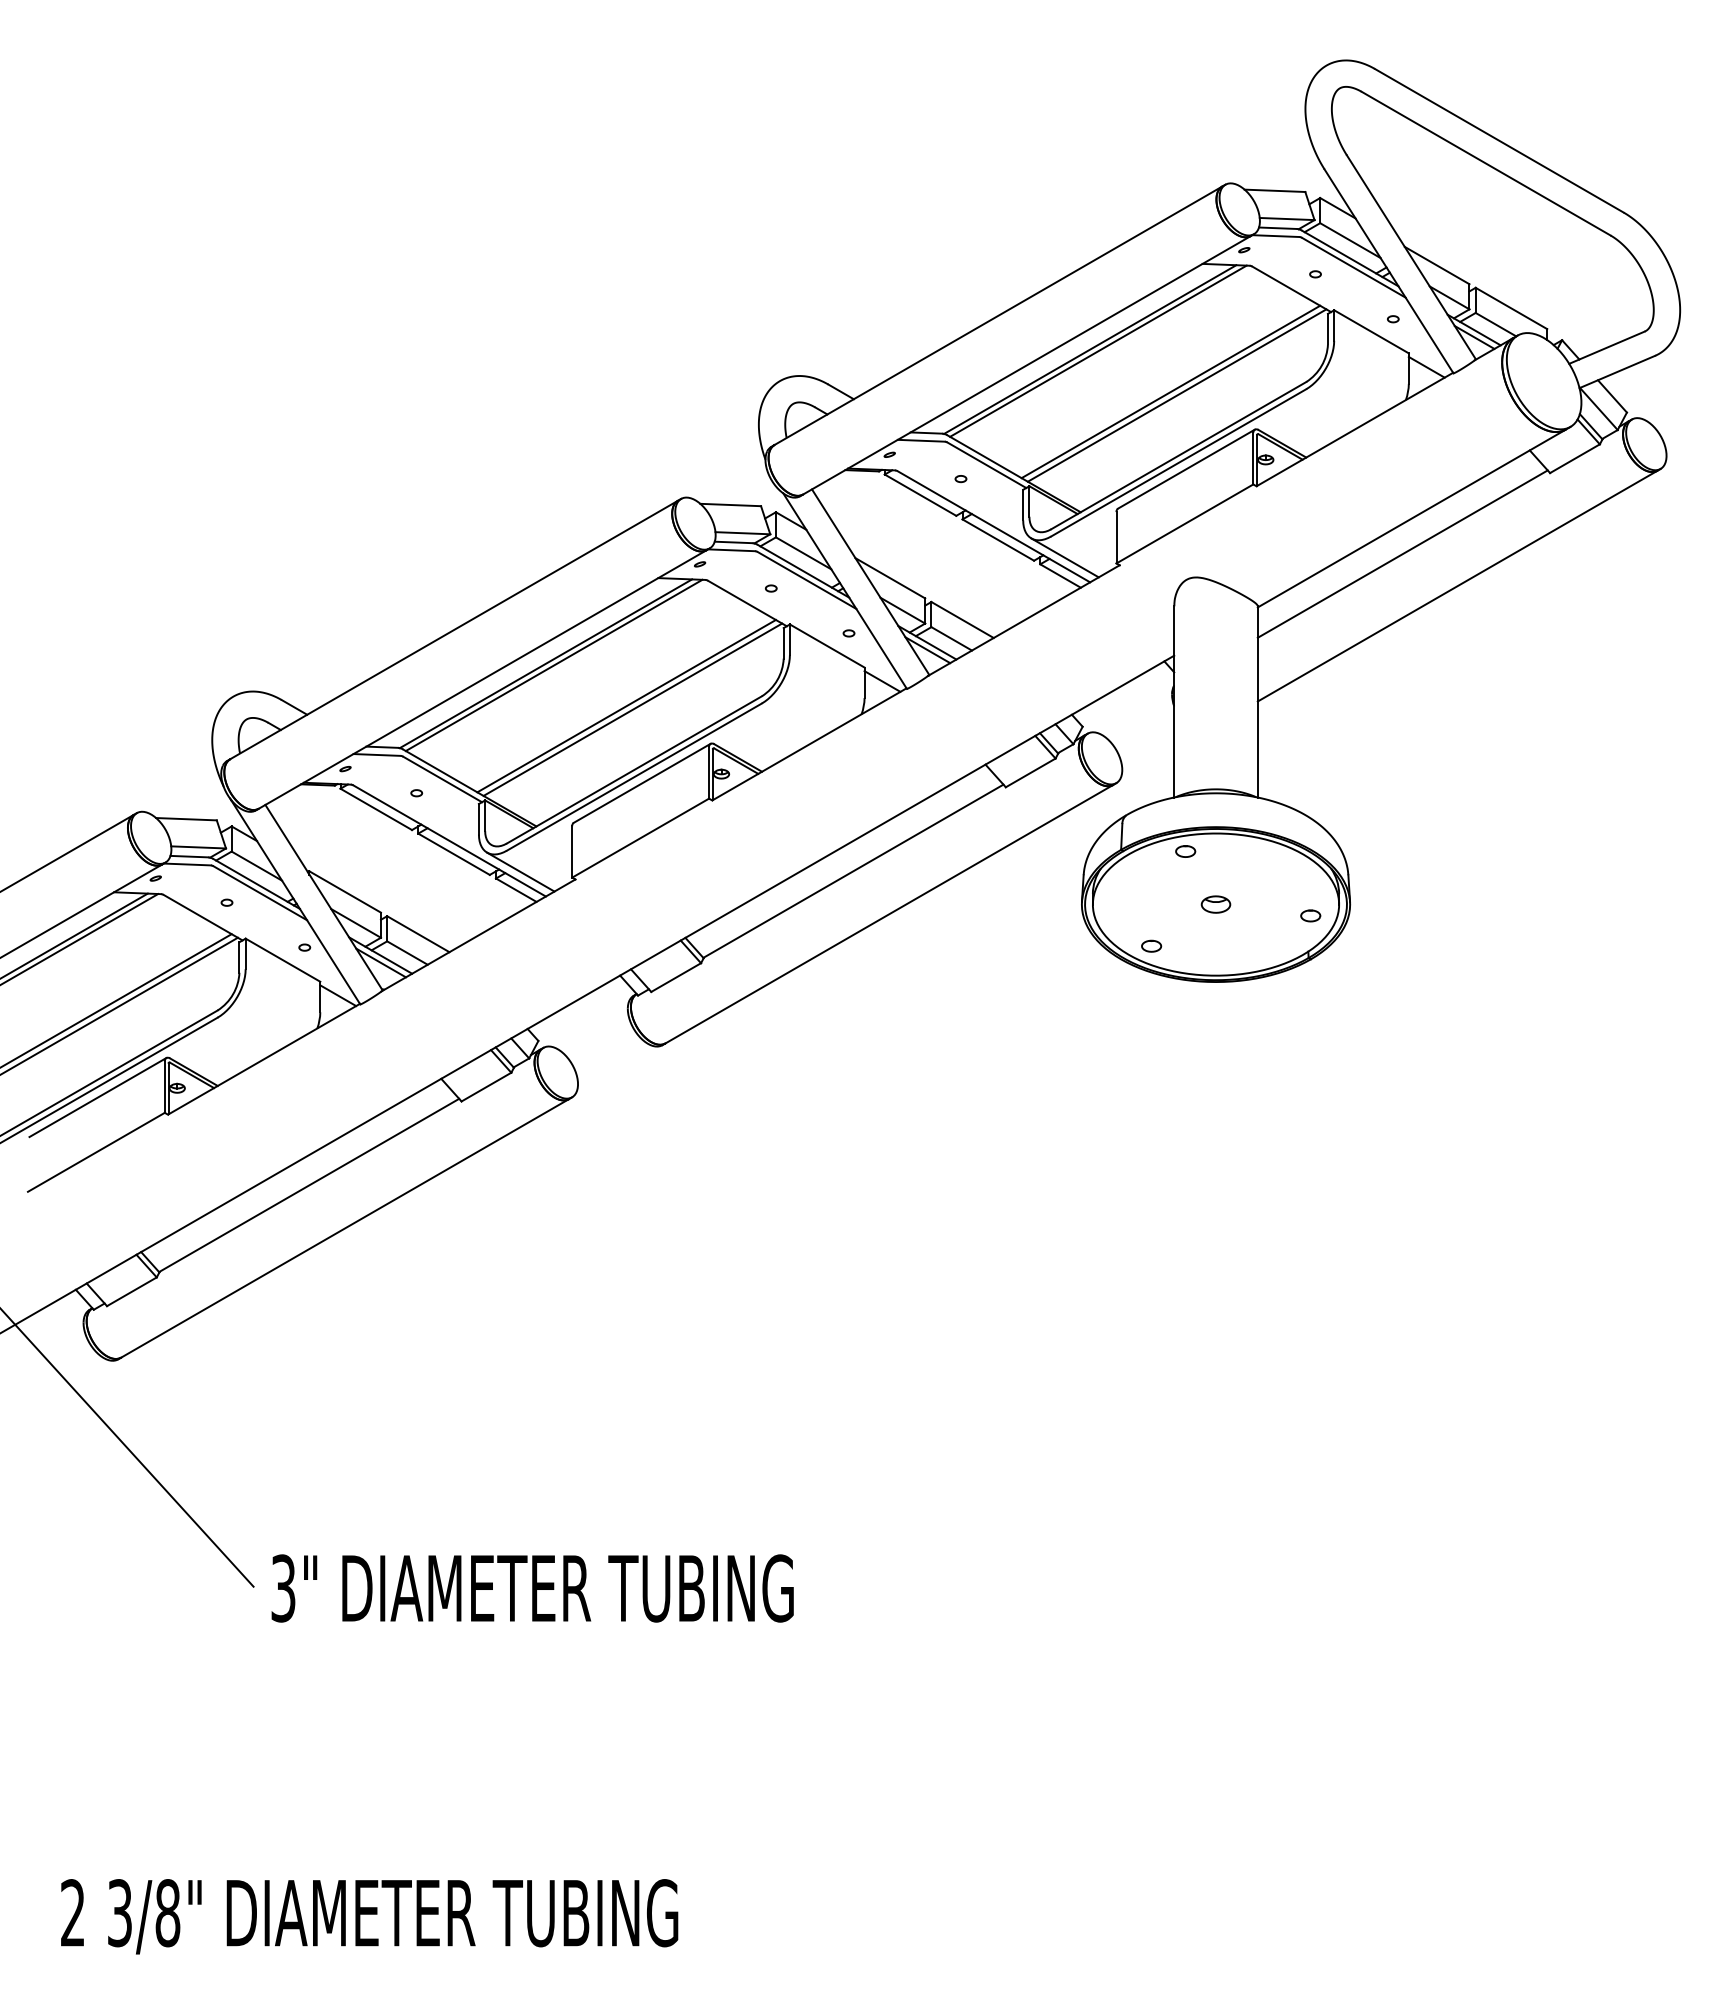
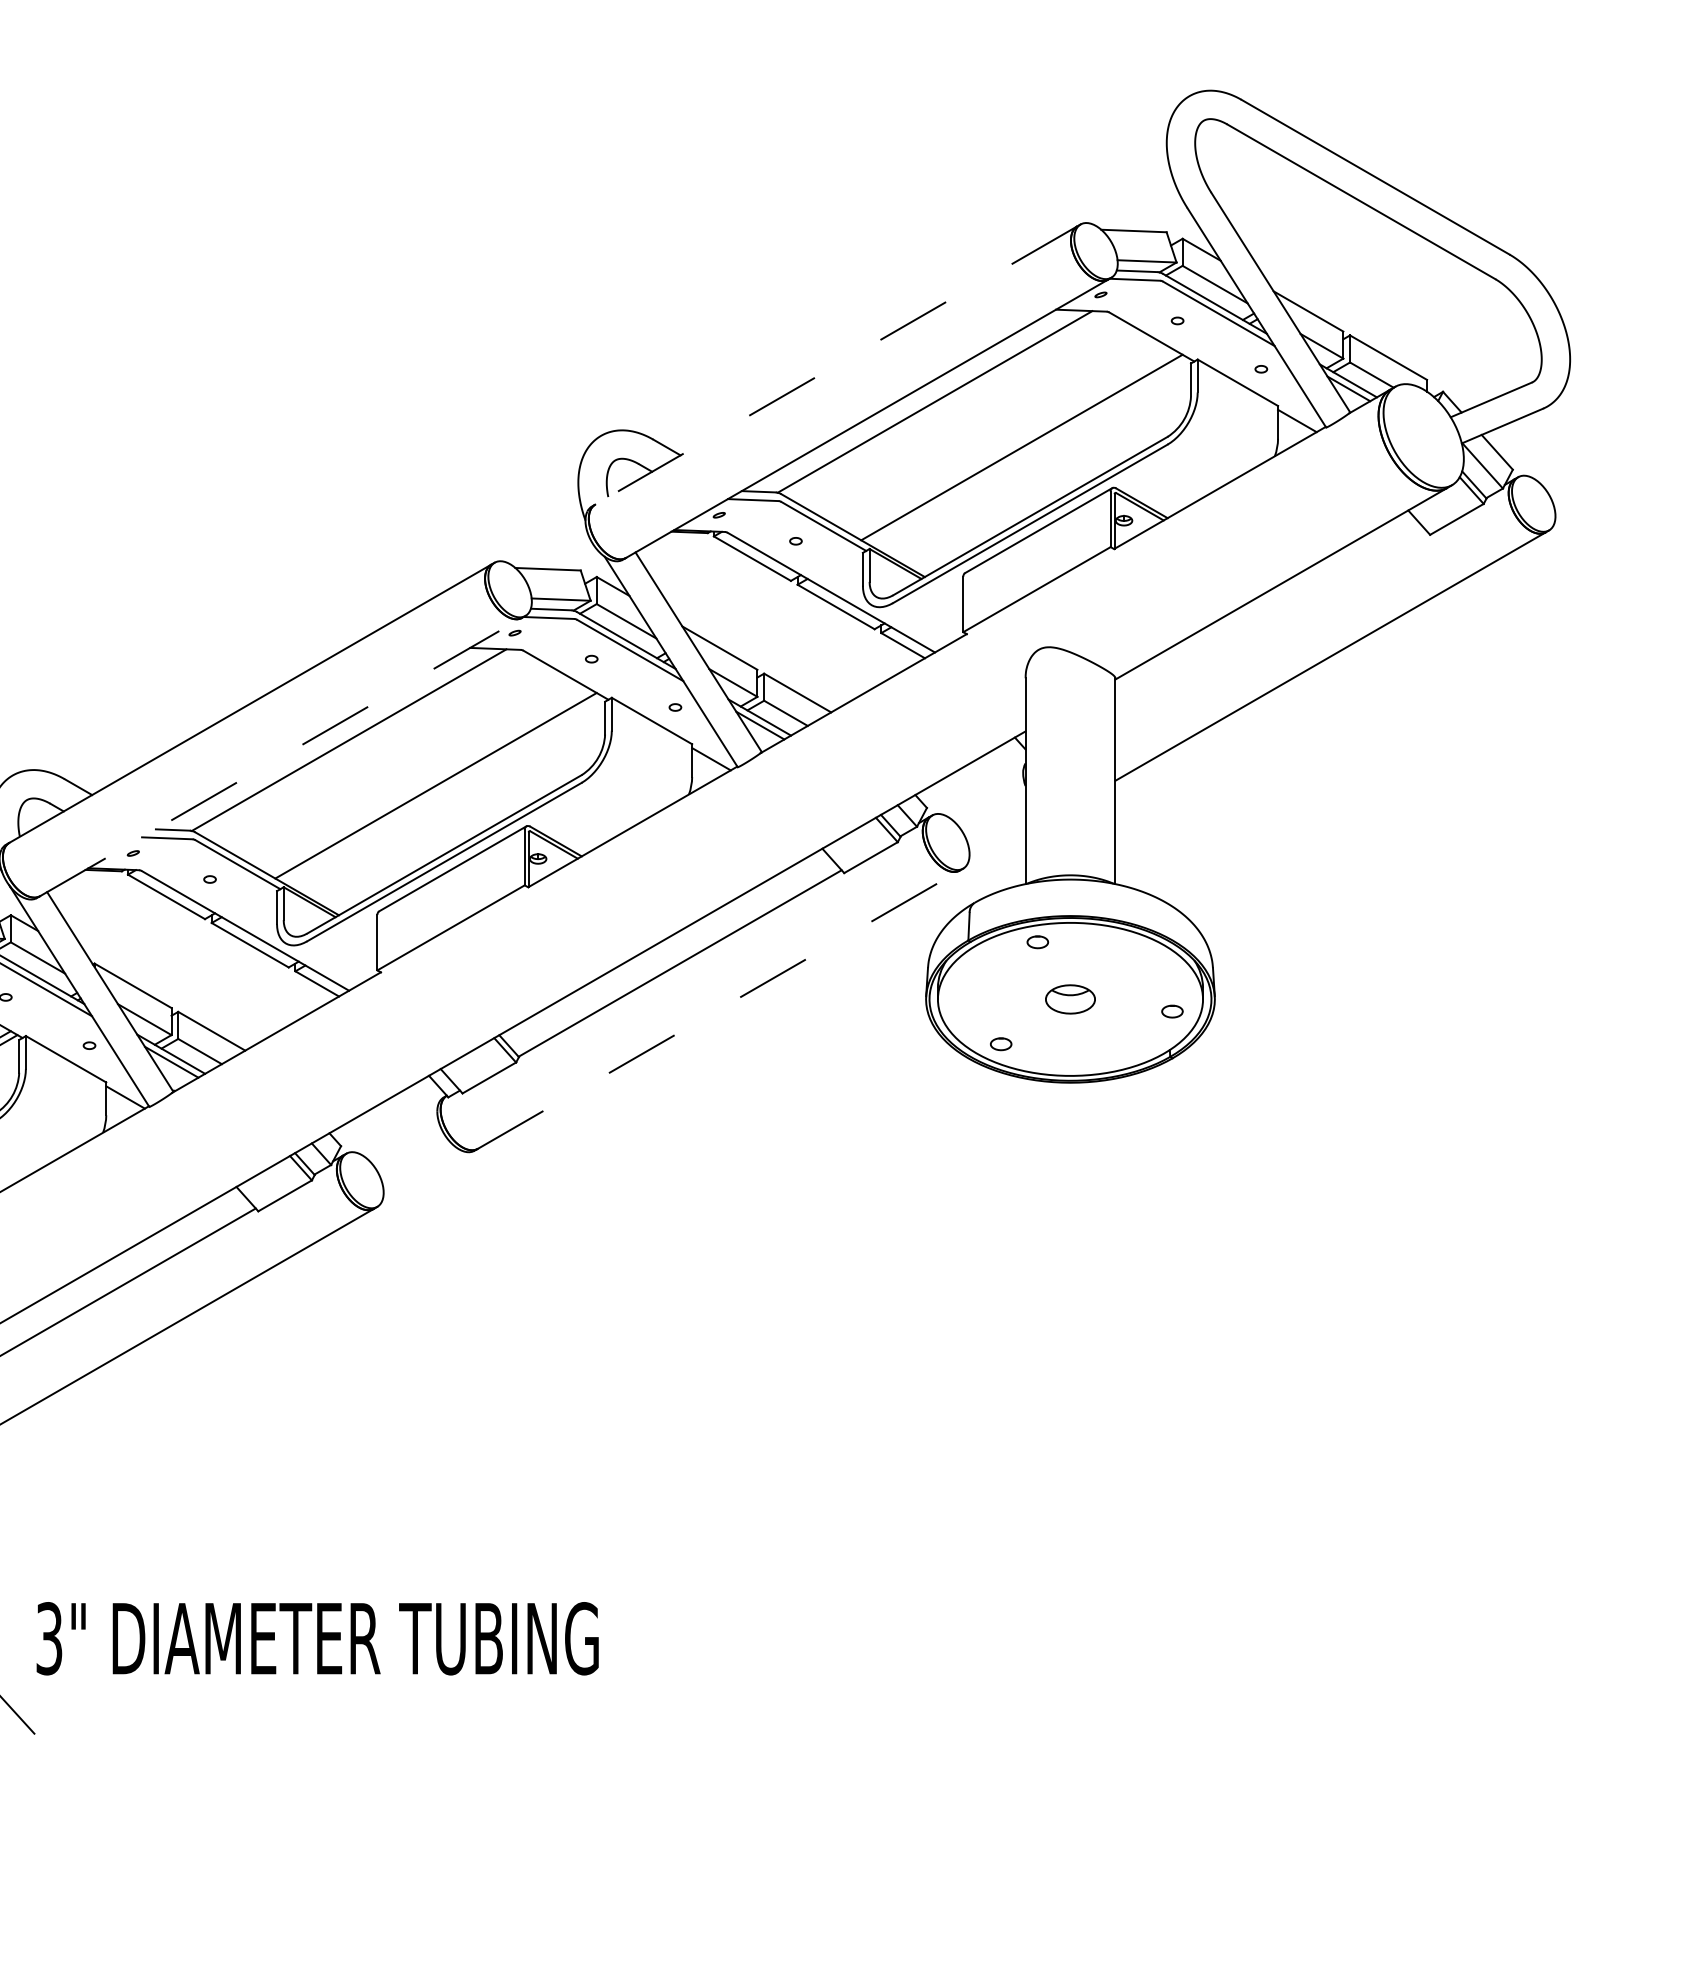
line: (998, 315) -> (836, 365), solid -> dashed
line: (1098, 350) -> (943, 402), removed
line: (1176, 395) -> (1027, 451), removed
line: (1402, 553) -> (1271, 621), removed
line: (1064, 557) -> (907, 625), removed
line: (553, 665) -> (357, 742), removed
line: (482, 679) -> (280, 757), solid -> dashed
line: (632, 709) -> (442, 789), removed
line: (520, 871) -> (321, 963), removed
part: (1215, 904) -> (1069, 999), size x1.6
line: (889, 914) -> (719, 1010), solid -> dashed
text: (532, 1588) -> (317, 1638), moved

